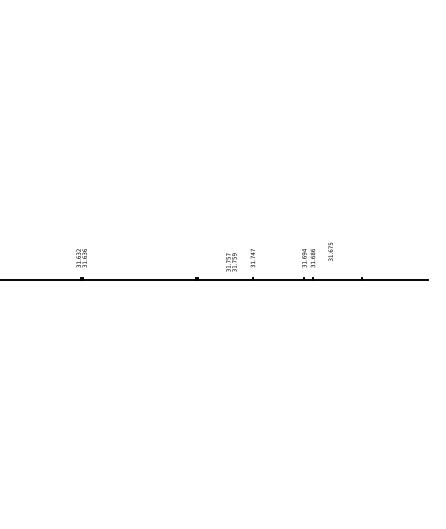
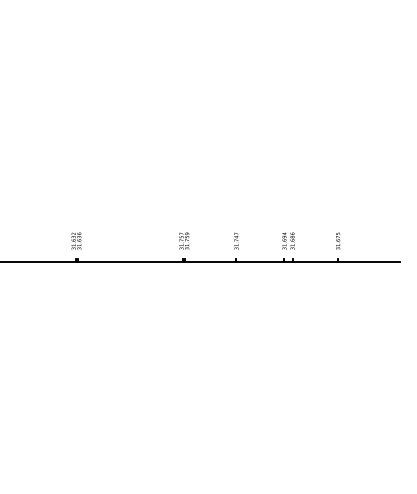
text: (331, 251) -> (338, 240), moved
text: (231, 261) -> (184, 240), moved

